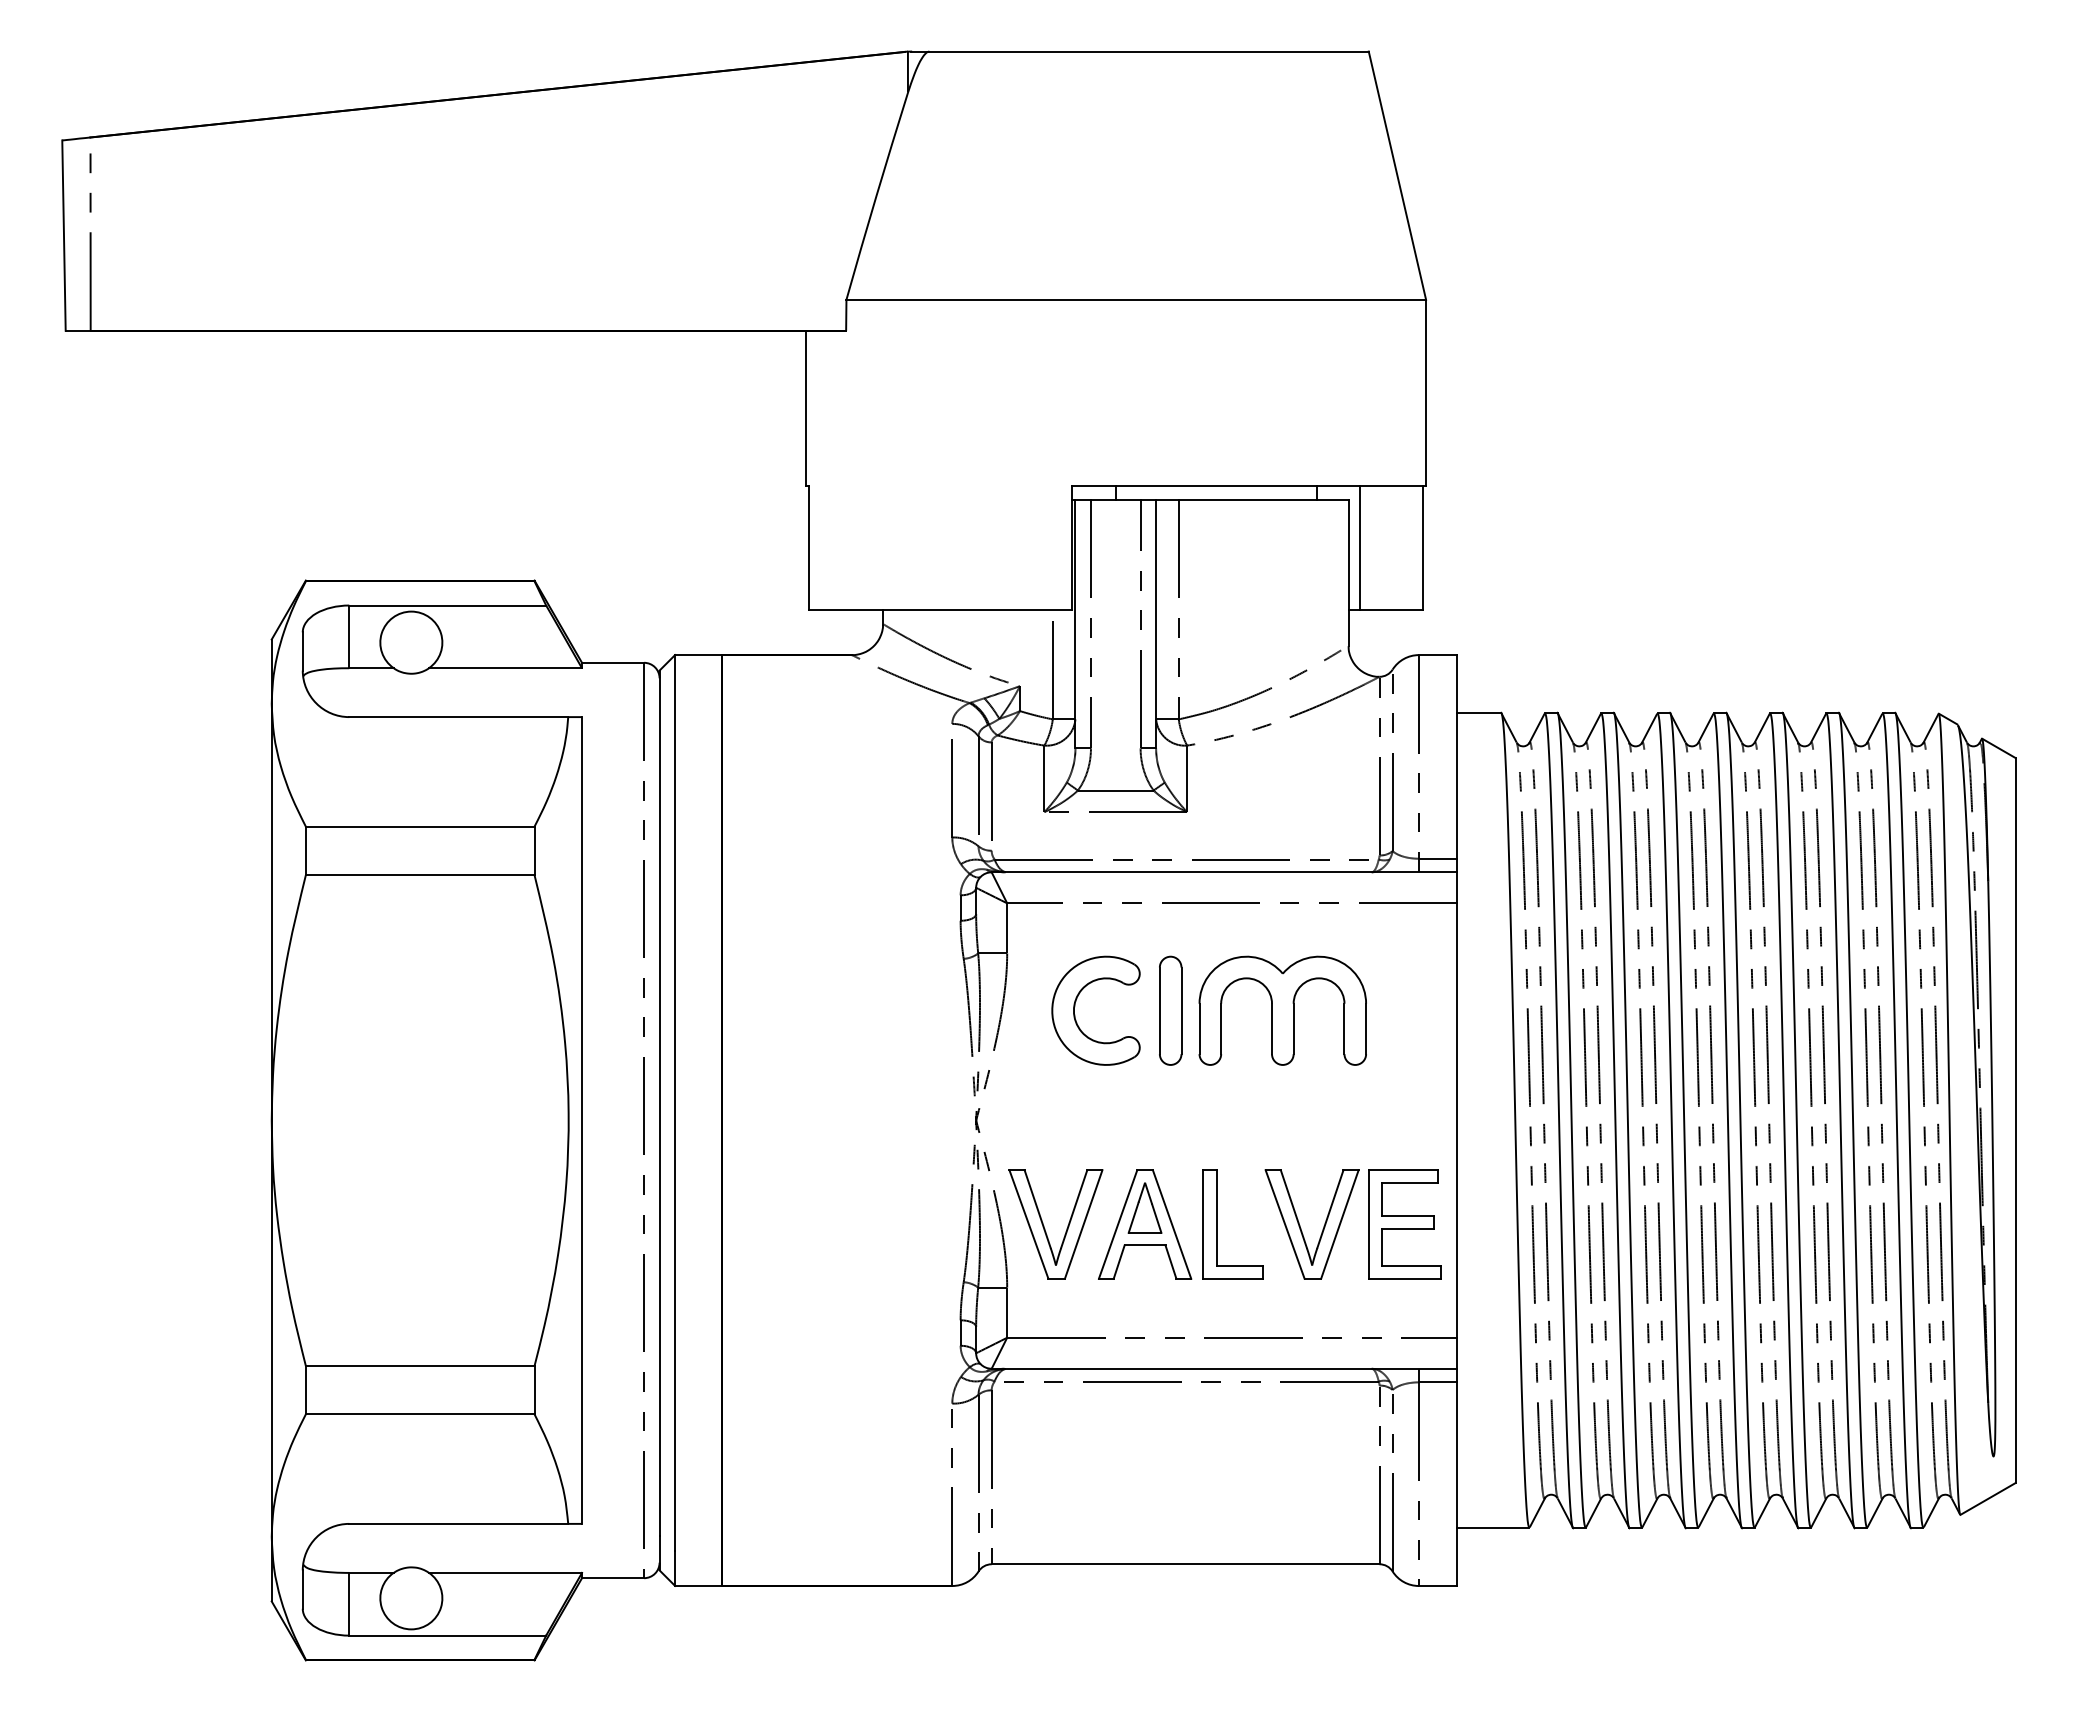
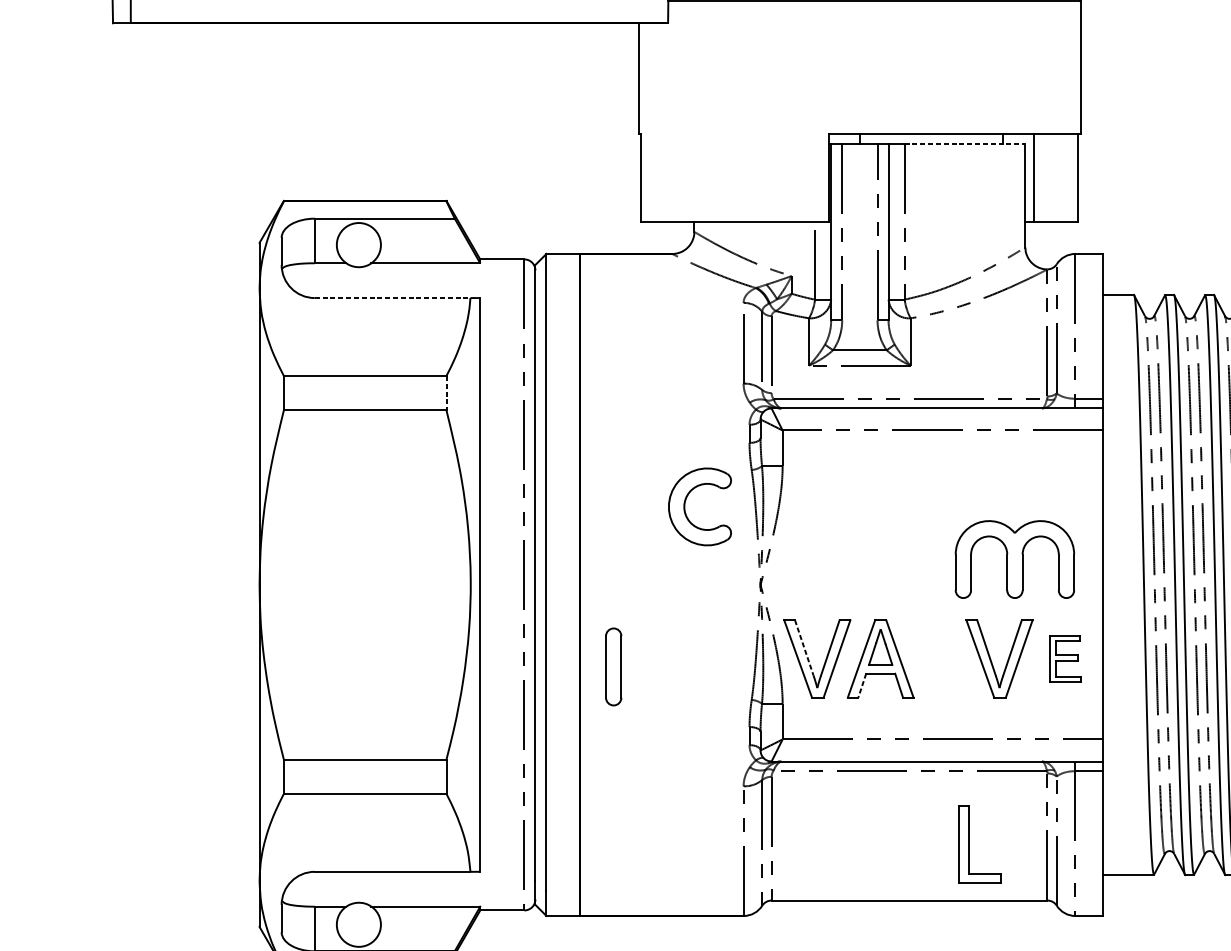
line: (1263, 499) -> (964, 143), solid -> dashed
line: (459, 717) -> (393, 298), solid -> dashed
line: (534, 851) -> (446, 393), solid -> dashed
part: (1075, 1006) -> (685, 503), moved
part: (1170, 1010) -> (613, 666), moved
part: (1282, 1010) -> (1014, 559), moved
line: (1037, 1209) -> (804, 648), solid -> dashed
part: (1217, 1224) -> (969, 844), moved
part: (1404, 1224) -> (1065, 658), size x0.6
line: (1119, 1262) -> (862, 685), solid -> dashed

